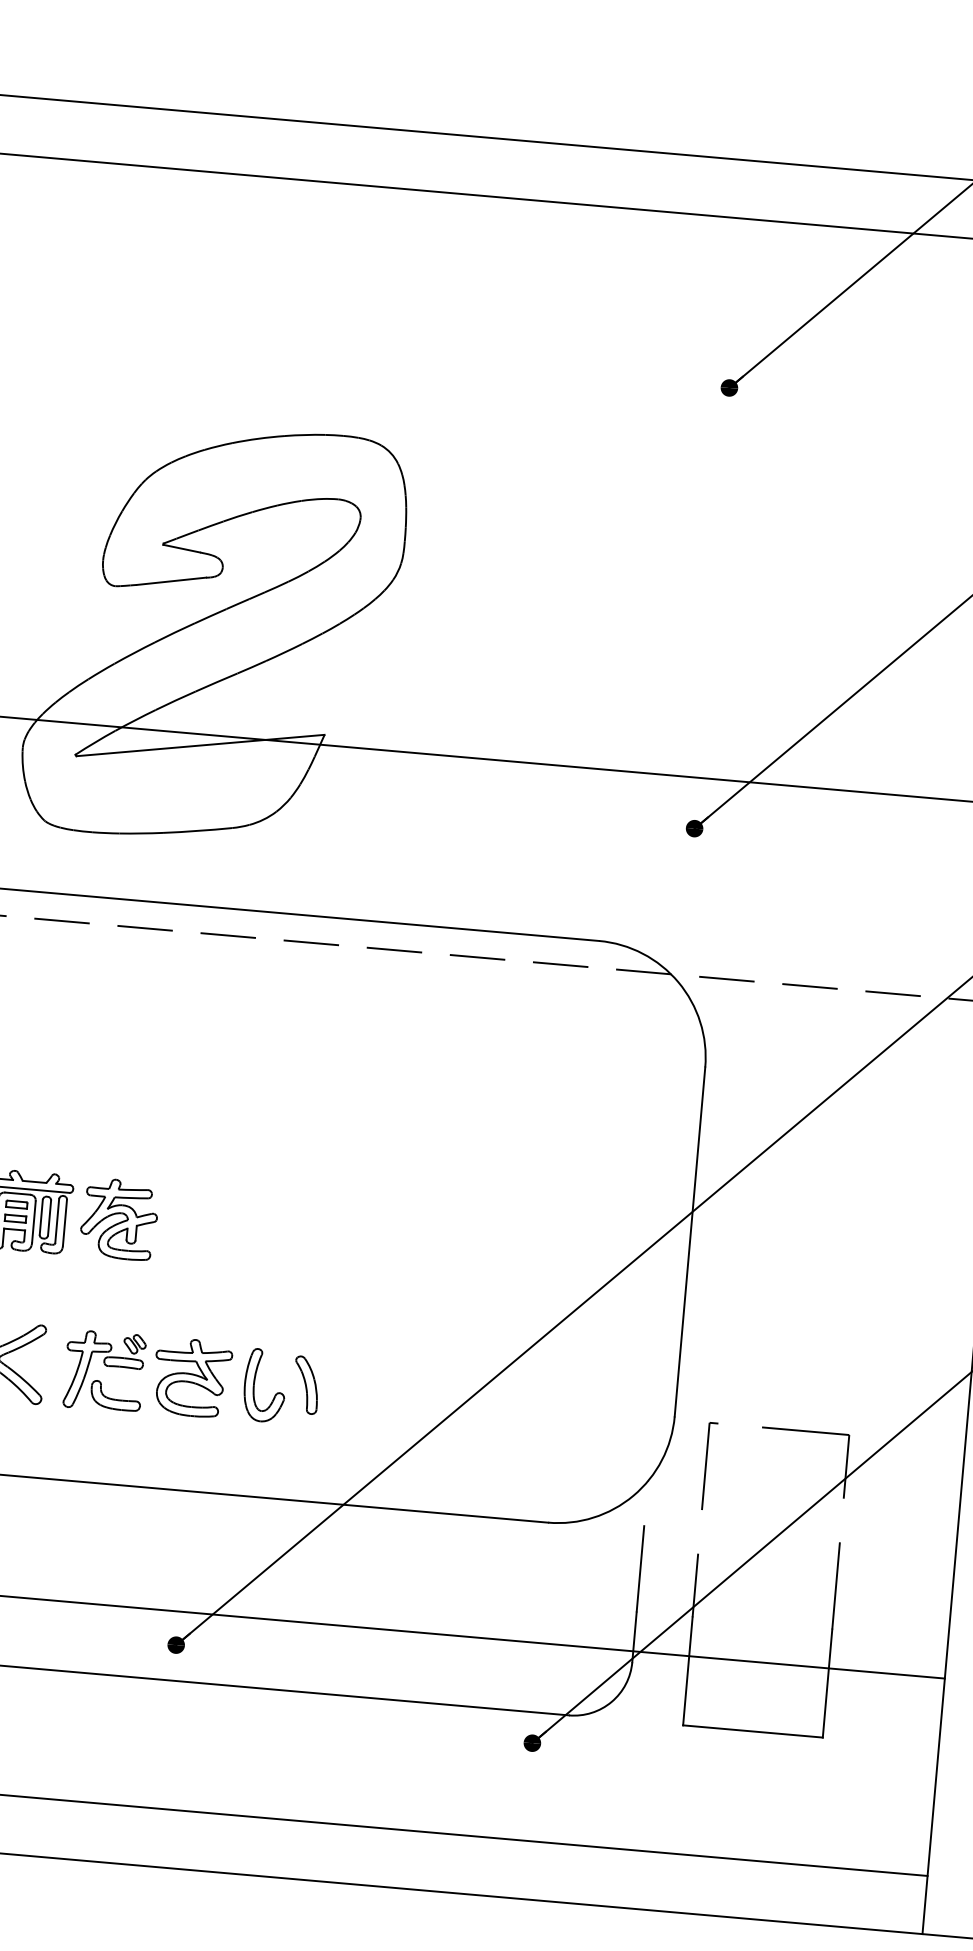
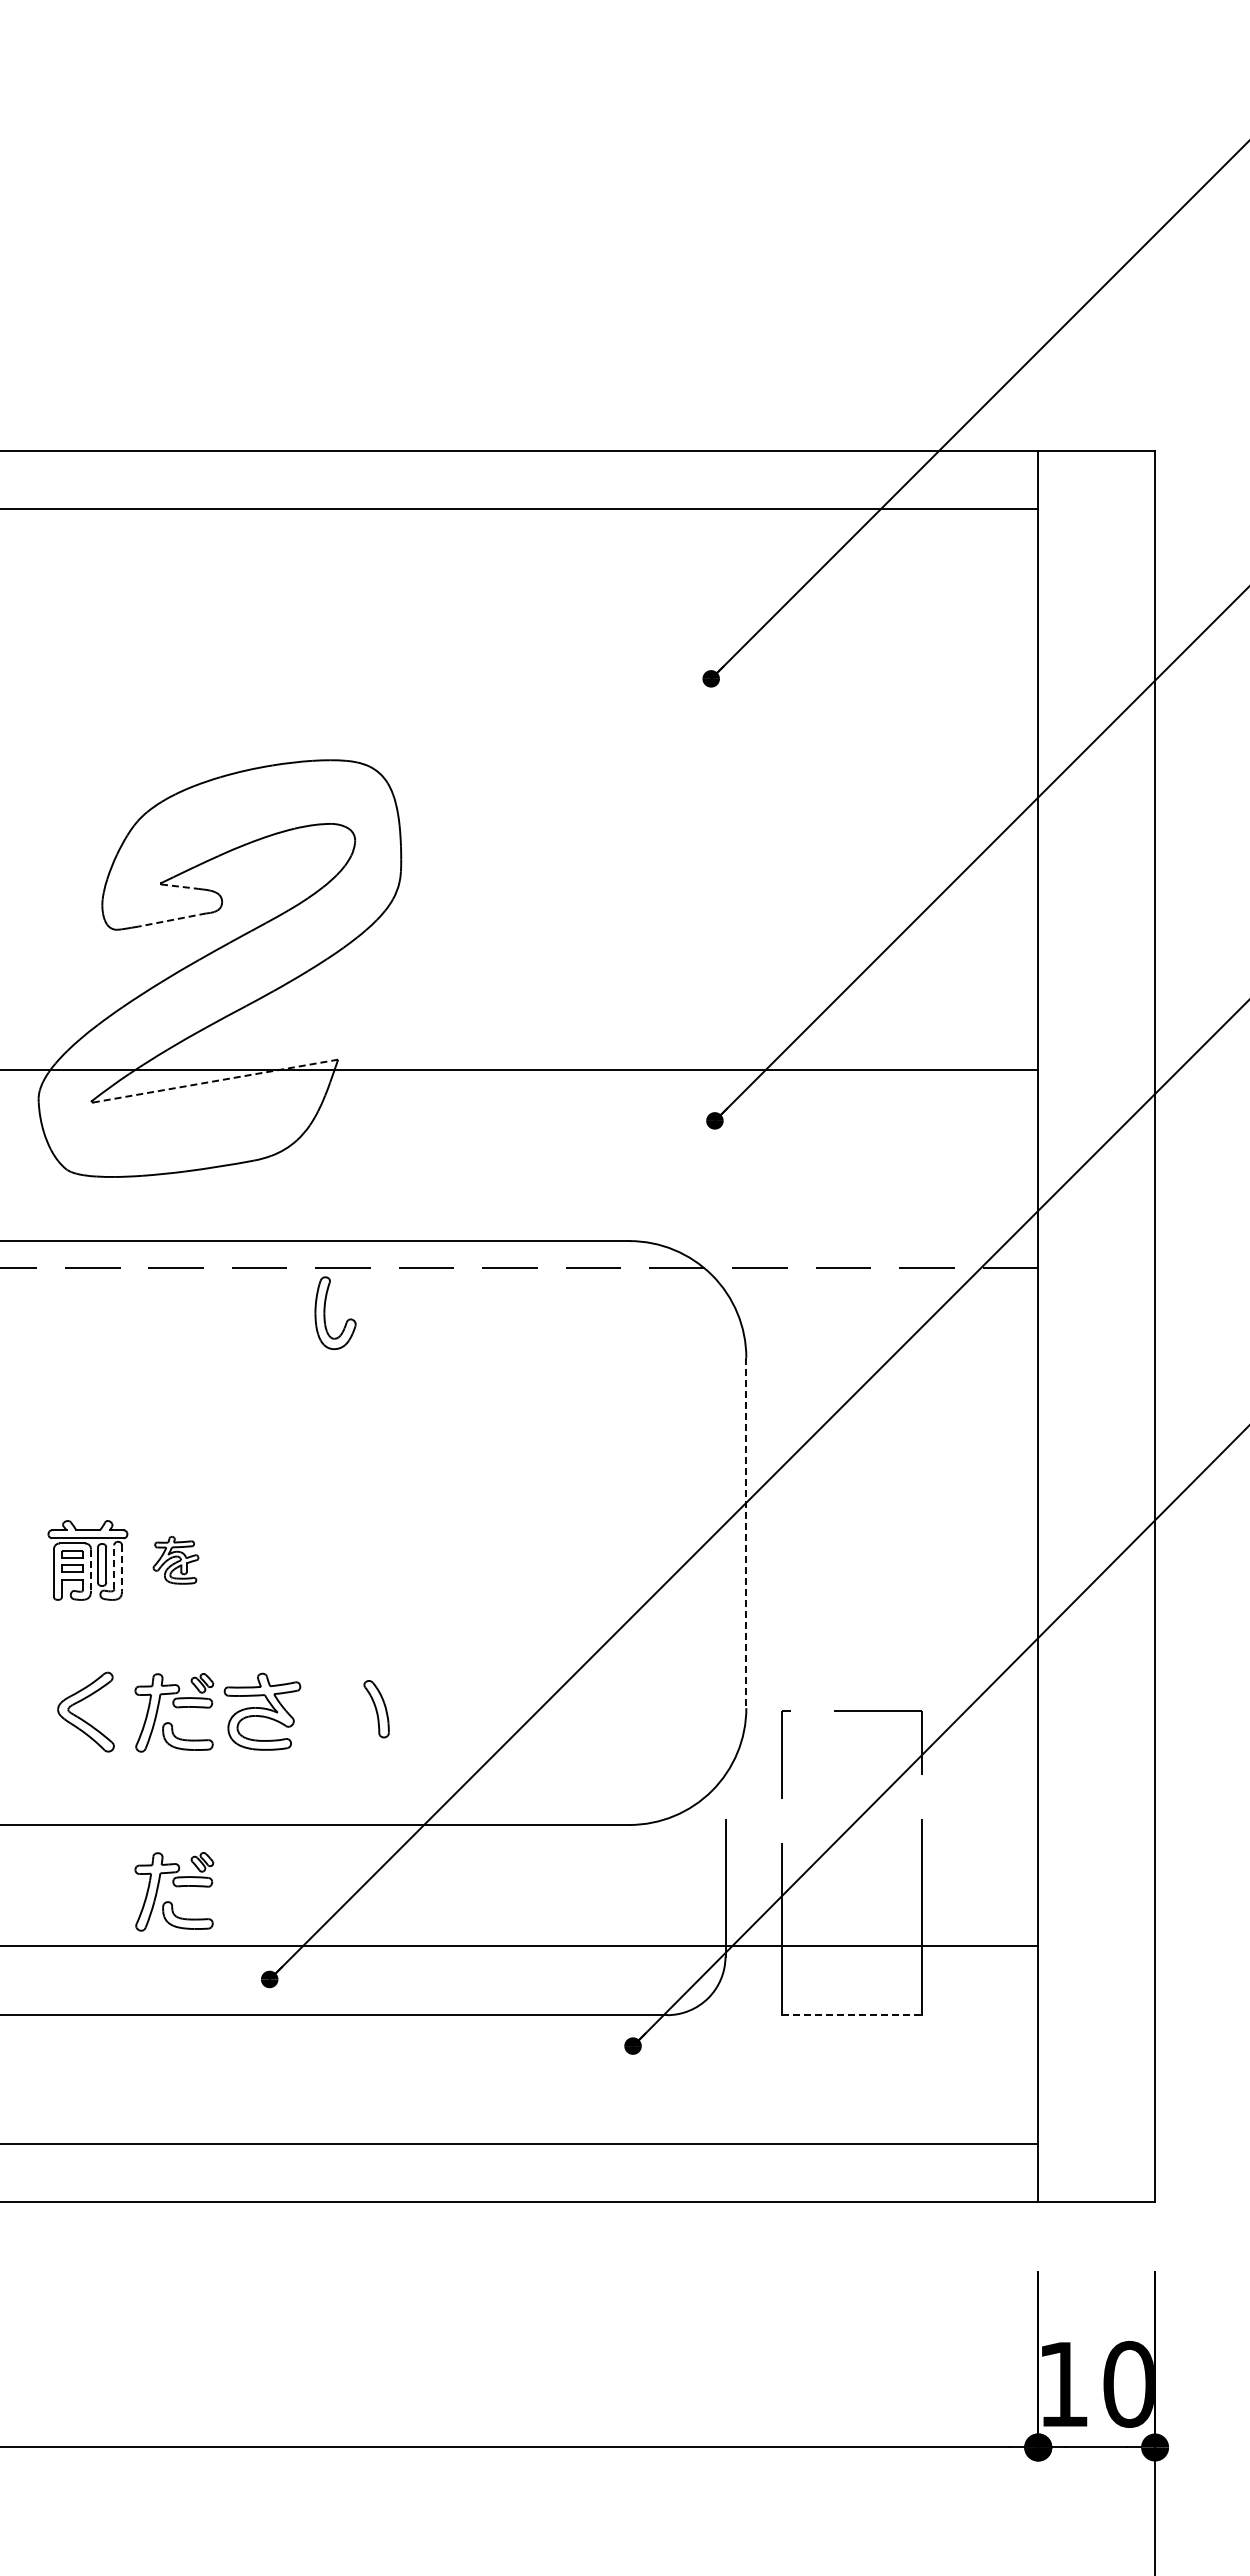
line: (181, 548) -> (179, 886), solid -> dashed
line: (171, 581) -> (172, 920), solid -> dashed
line: (201, 745) -> (216, 1081), solid -> dashed
part: (118, 1219) -> (175, 1560), size x0.6
line: (57, 1221) -> (114, 1567), solid -> dashed
line: (34, 1222) -> (91, 1570), solid -> dashed
line: (65, 1222) -> (122, 1568), solid -> dashed
line: (690, 1242) -> (746, 1533), solid -> dashed
part: (255, 1384) -> (325, 1312), moved
part: (89, 1549) -> (174, 1891), added
line: (753, 1731) -> (852, 2015), solid -> dashed

